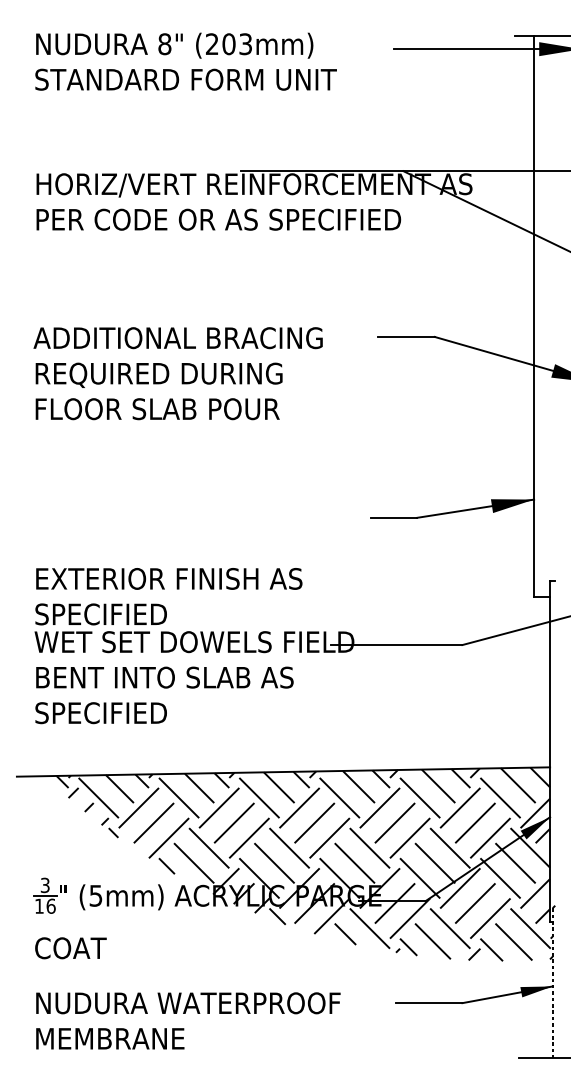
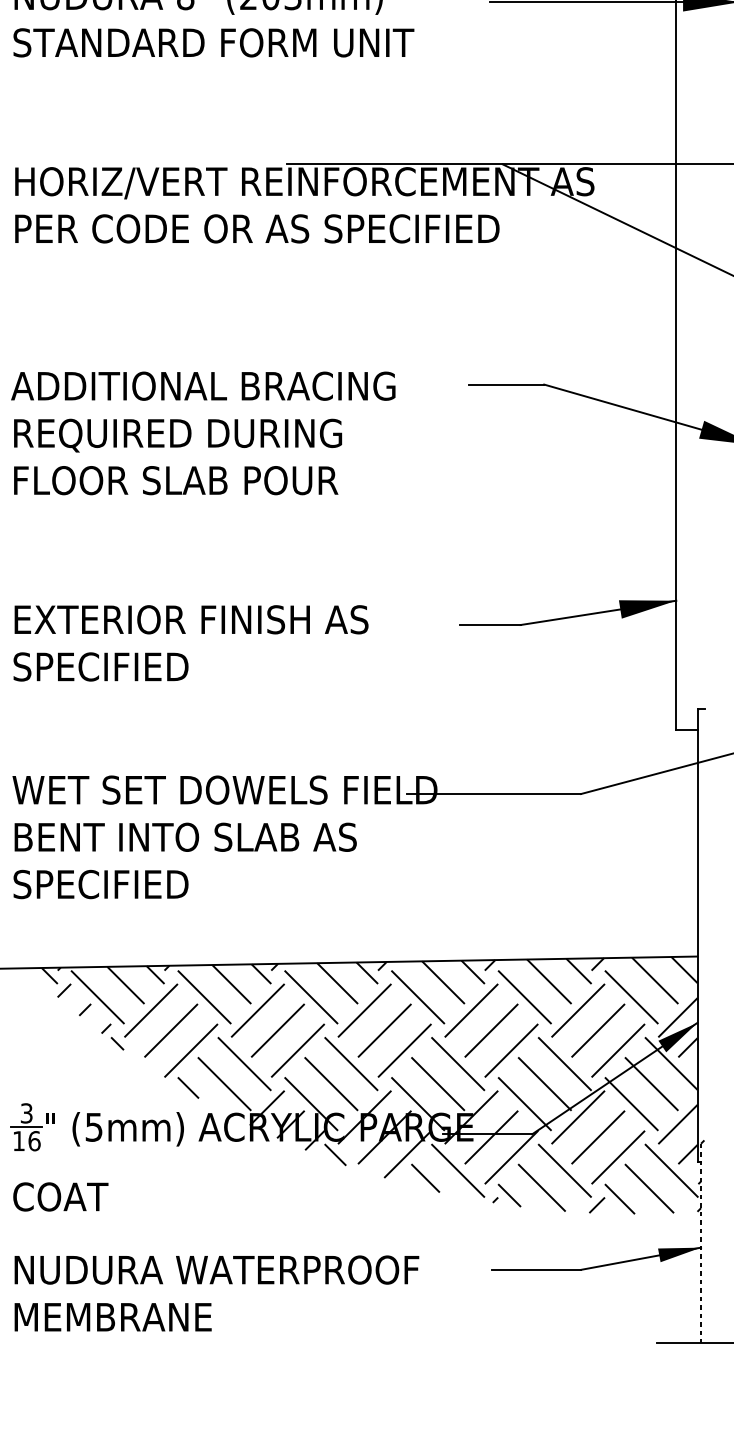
text: (168, 596) -> (190, 643), moved

